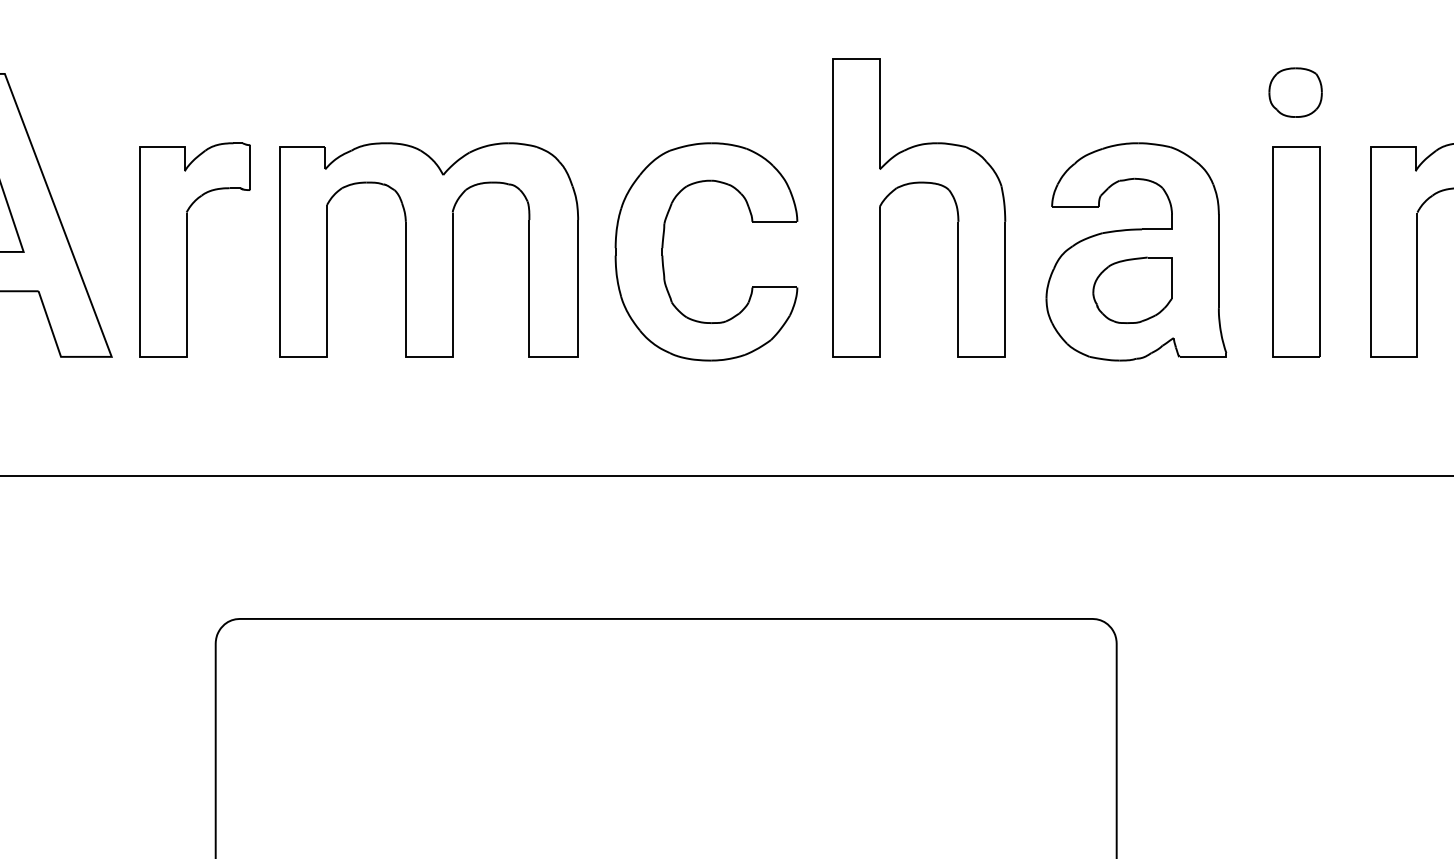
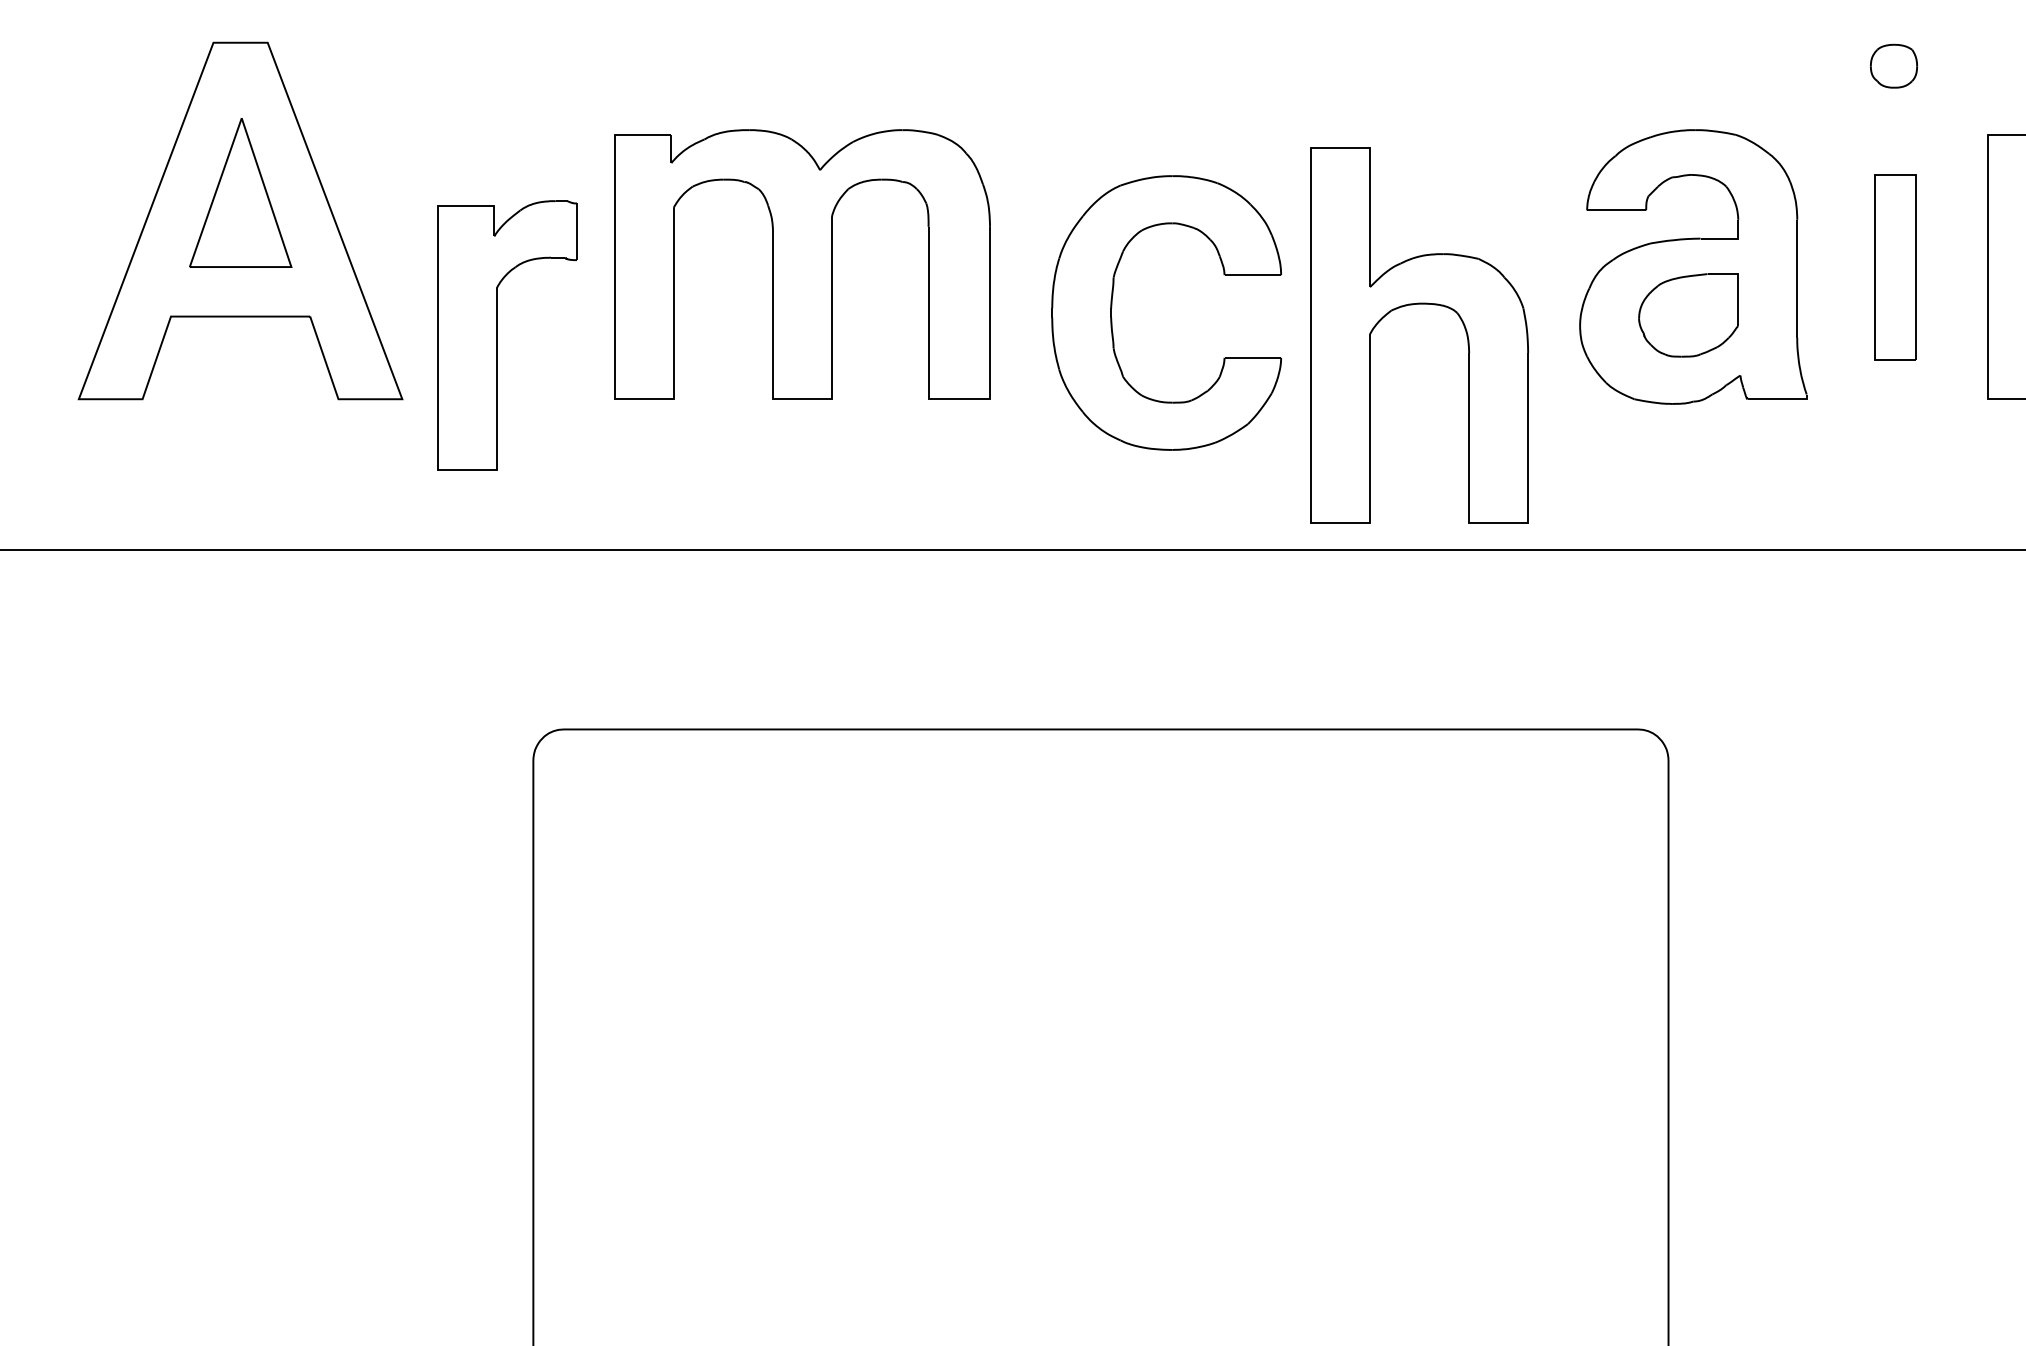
part: (1295, 91) -> (1893, 65), size x0.7
part: (913, 184) -> (1412, 305), moved
part: (663, 247) -> (1112, 307), moved
part: (187, 249) -> (497, 335), moved
part: (1296, 251) -> (1895, 266), size x0.7

